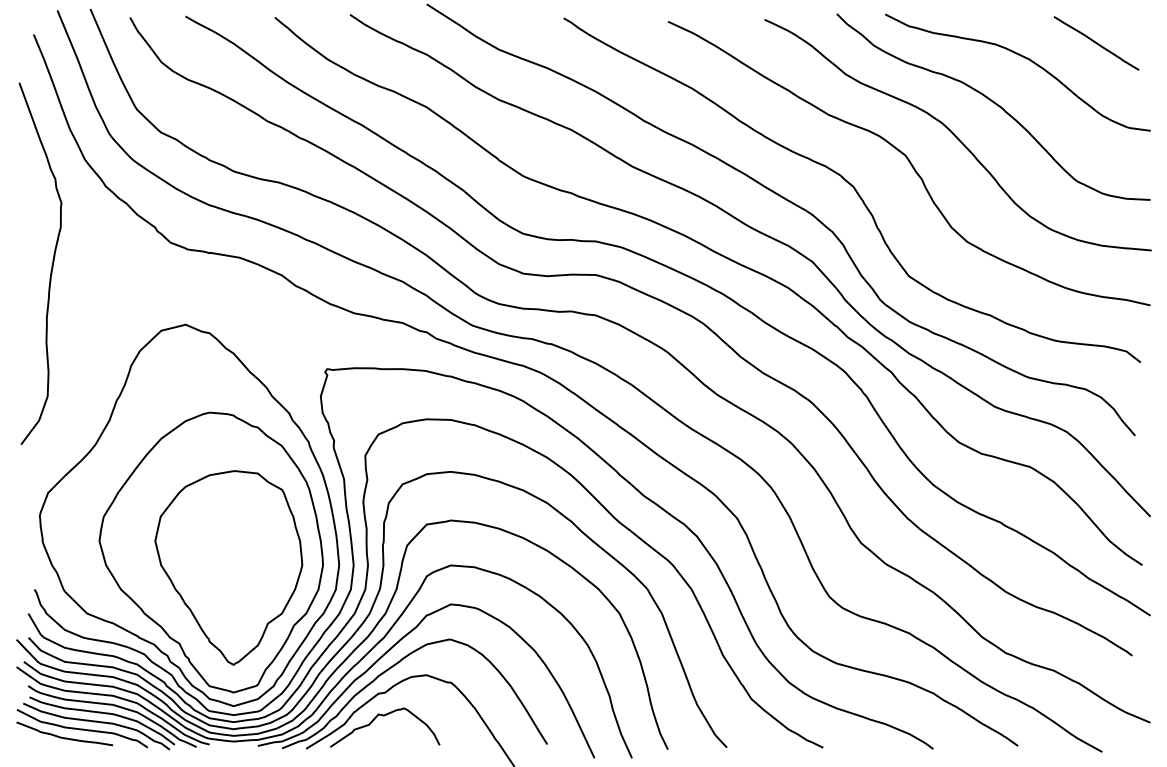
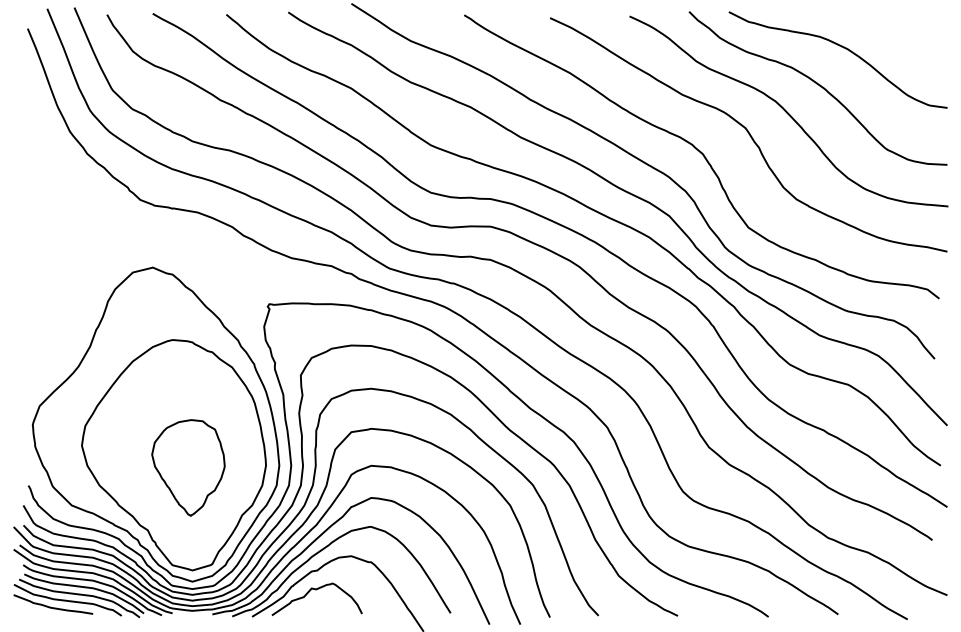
line: (1095, 42) -> (902, 35), removed
curve: (51, 263) -> (42, 217), removed
part: (228, 567) -> (188, 467), size x0.6

